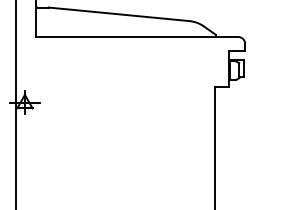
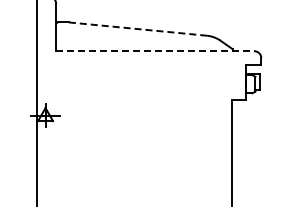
line: (119, 14) -> (138, 29), solid -> dashed
line: (137, 37) -> (155, 51), solid -> dashed

